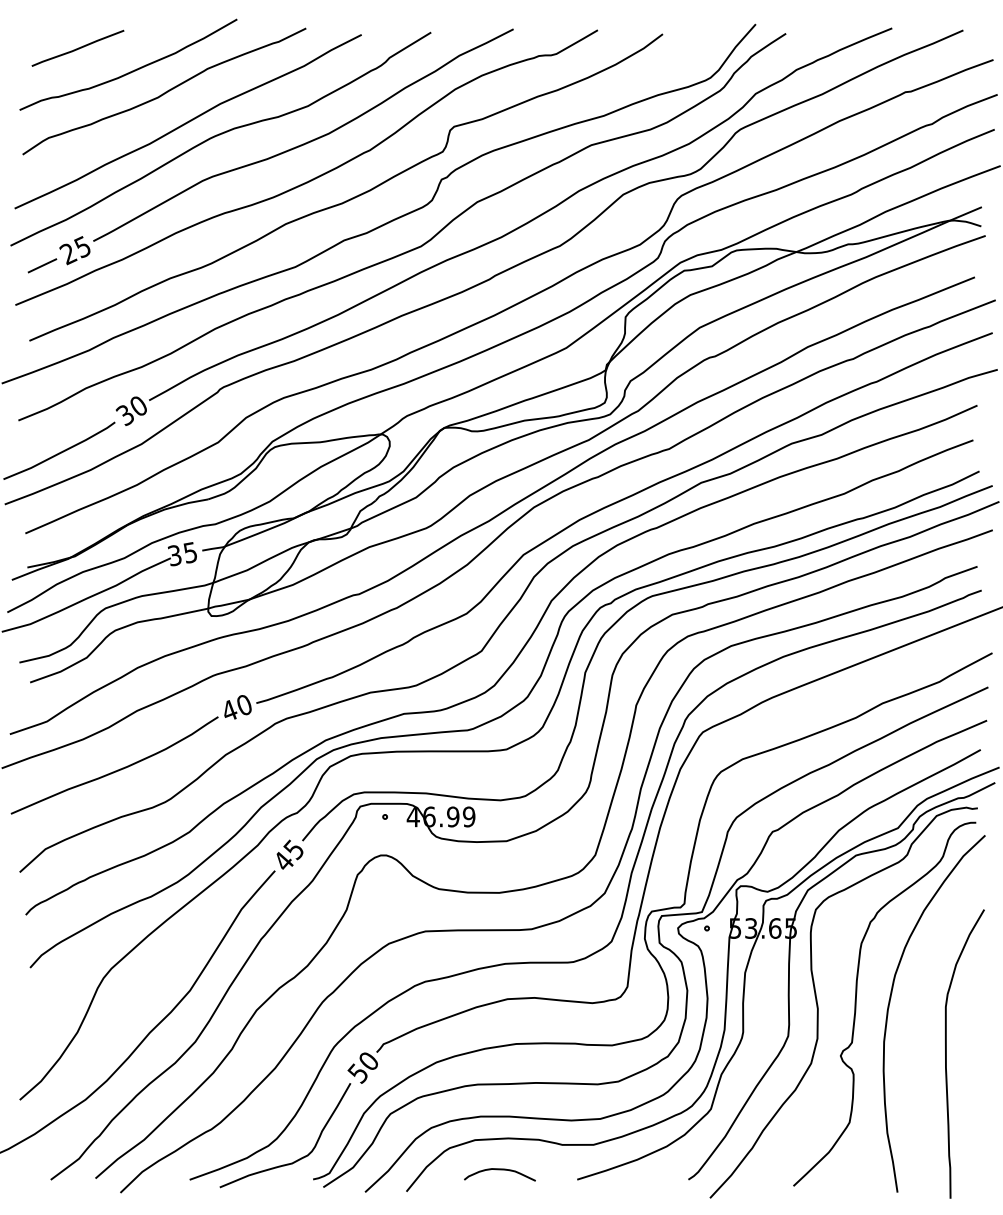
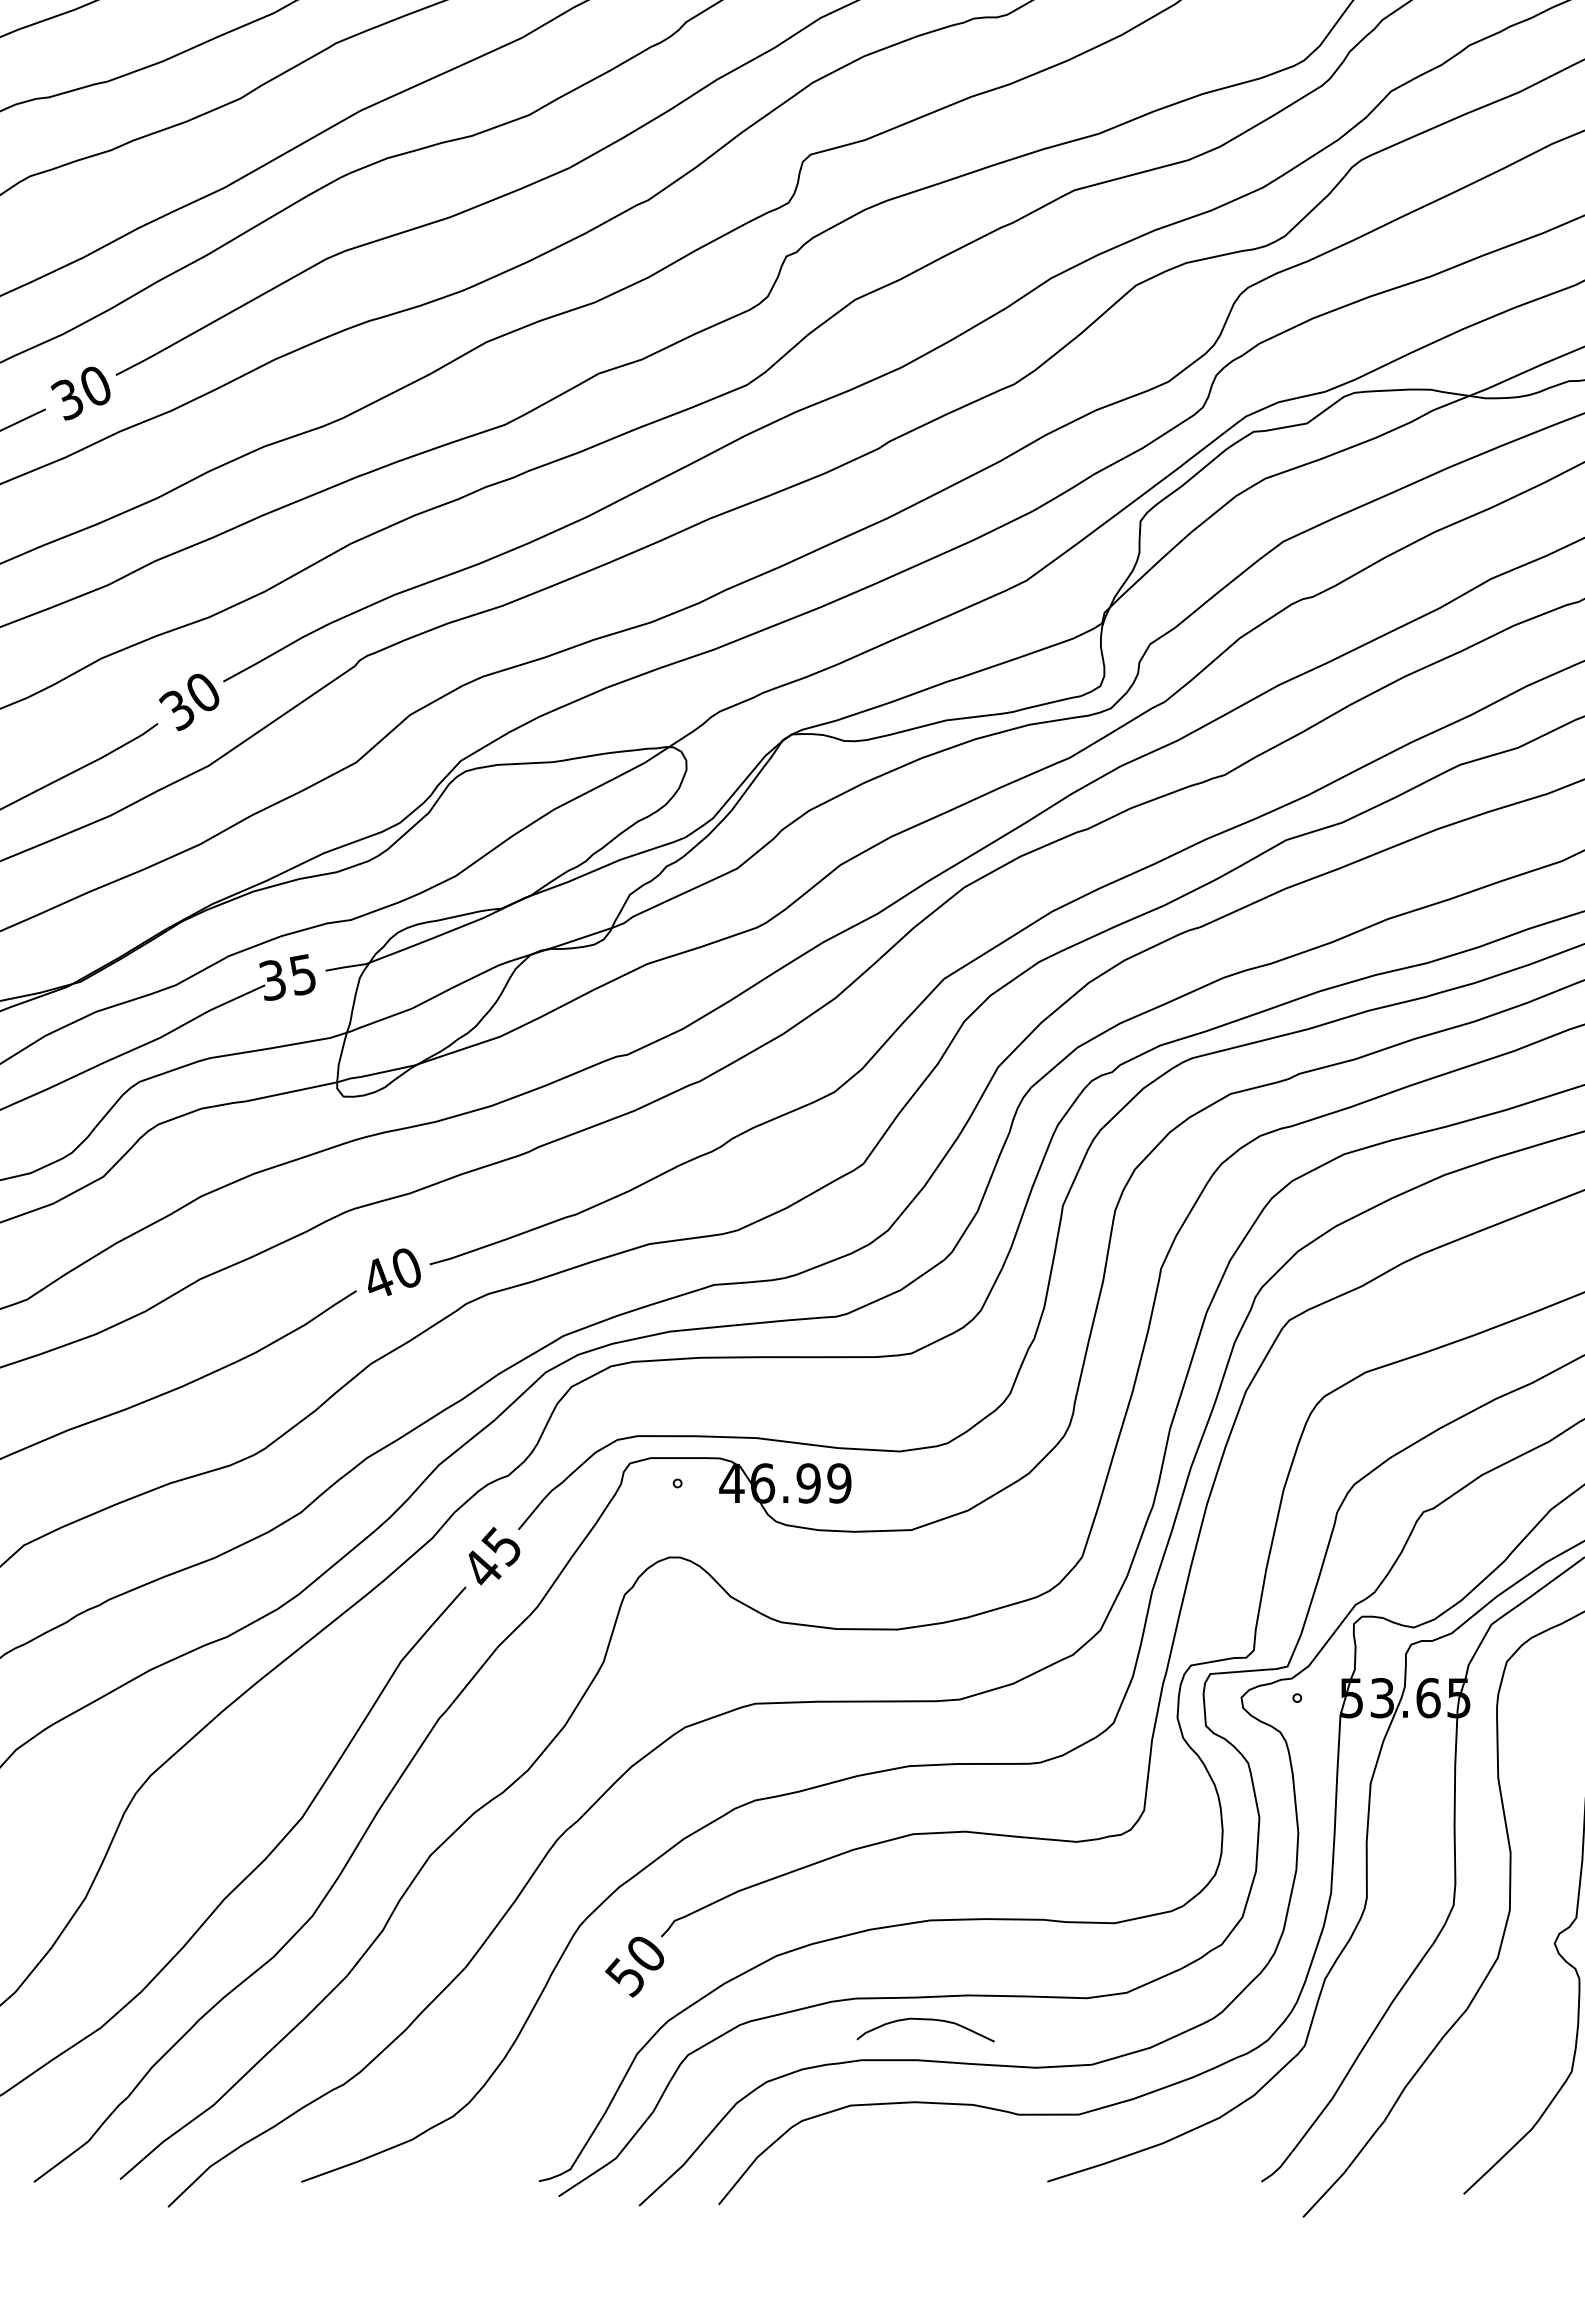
text: (74, 250) -> (79, 392), 25 -> 30
curve: (297, 1159) -> (508, 2142), removed
curve: (499, 1170) -> (924, 2021), moved

